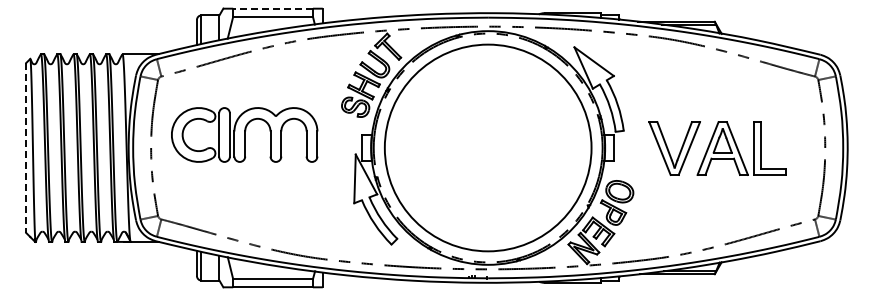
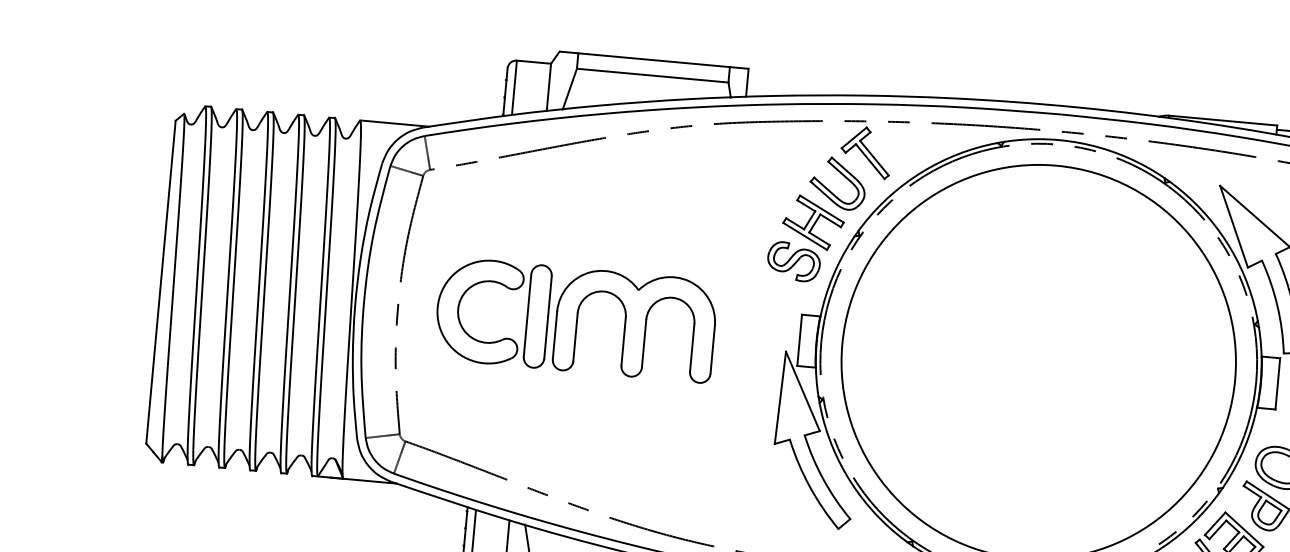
line: (273, 8) -> (654, 59), dashed -> solid
part: (244, 134) -> (575, 319), moved
line: (26, 147) -> (161, 281), dashed -> solid

